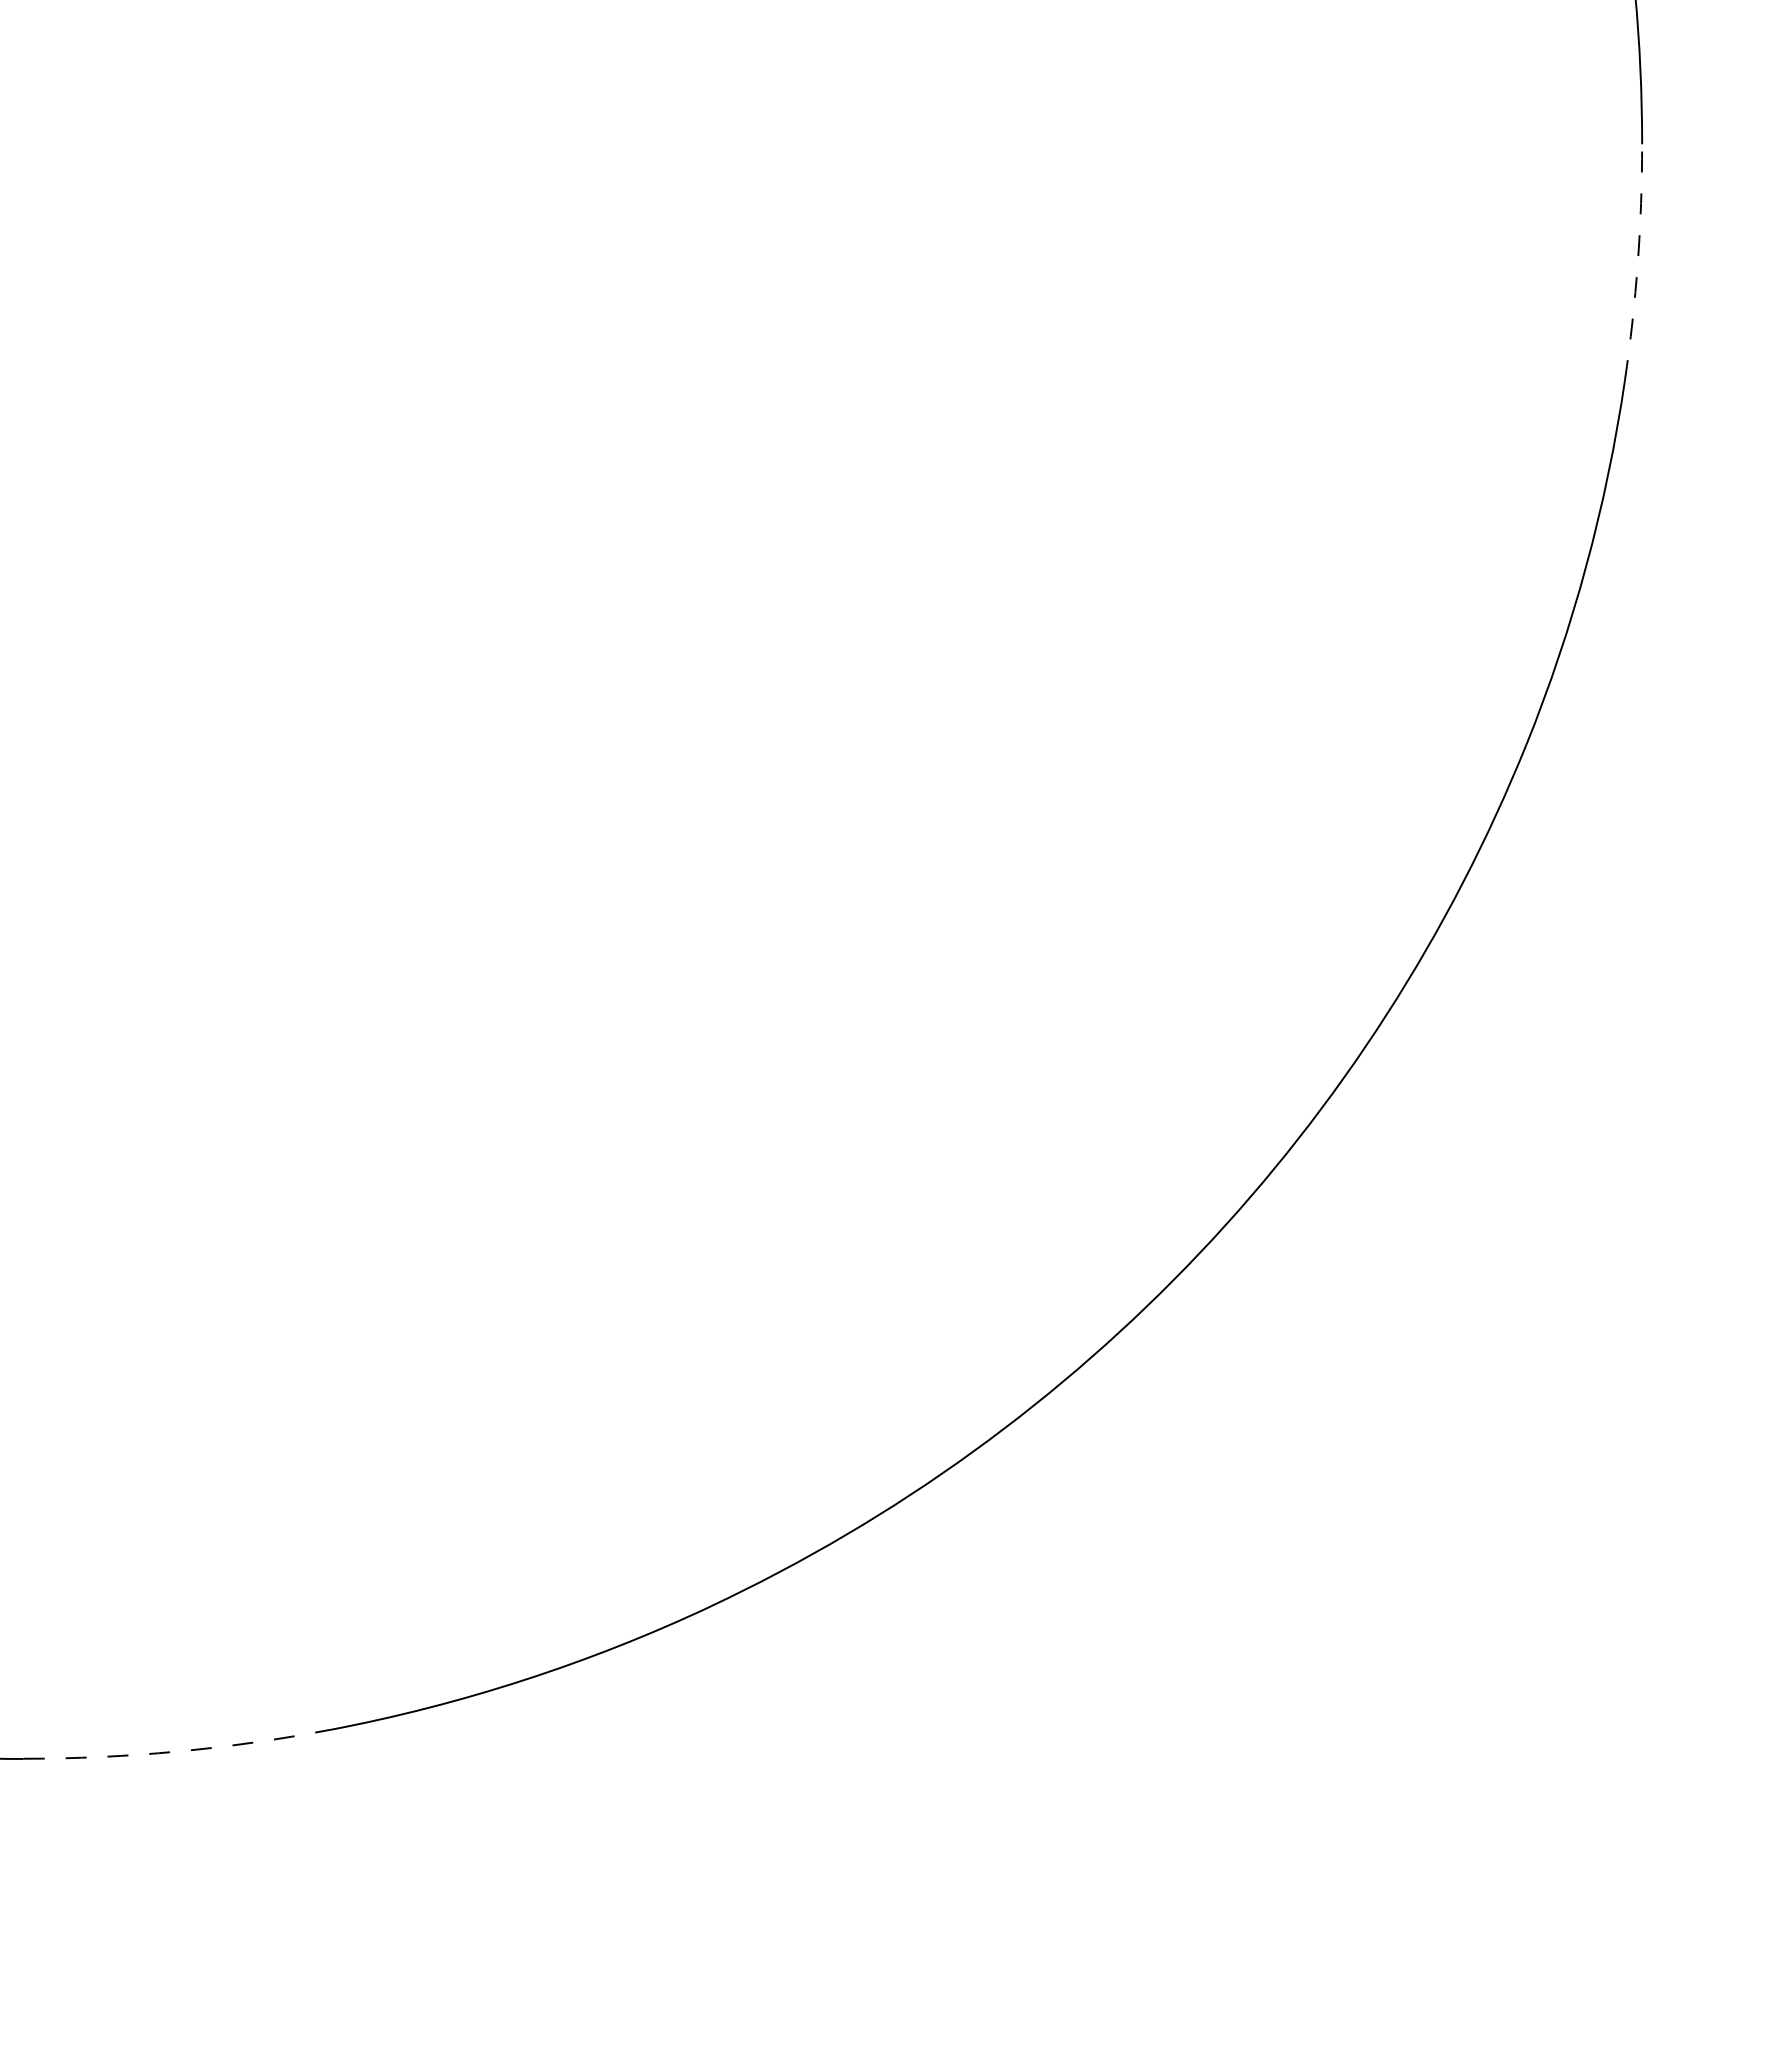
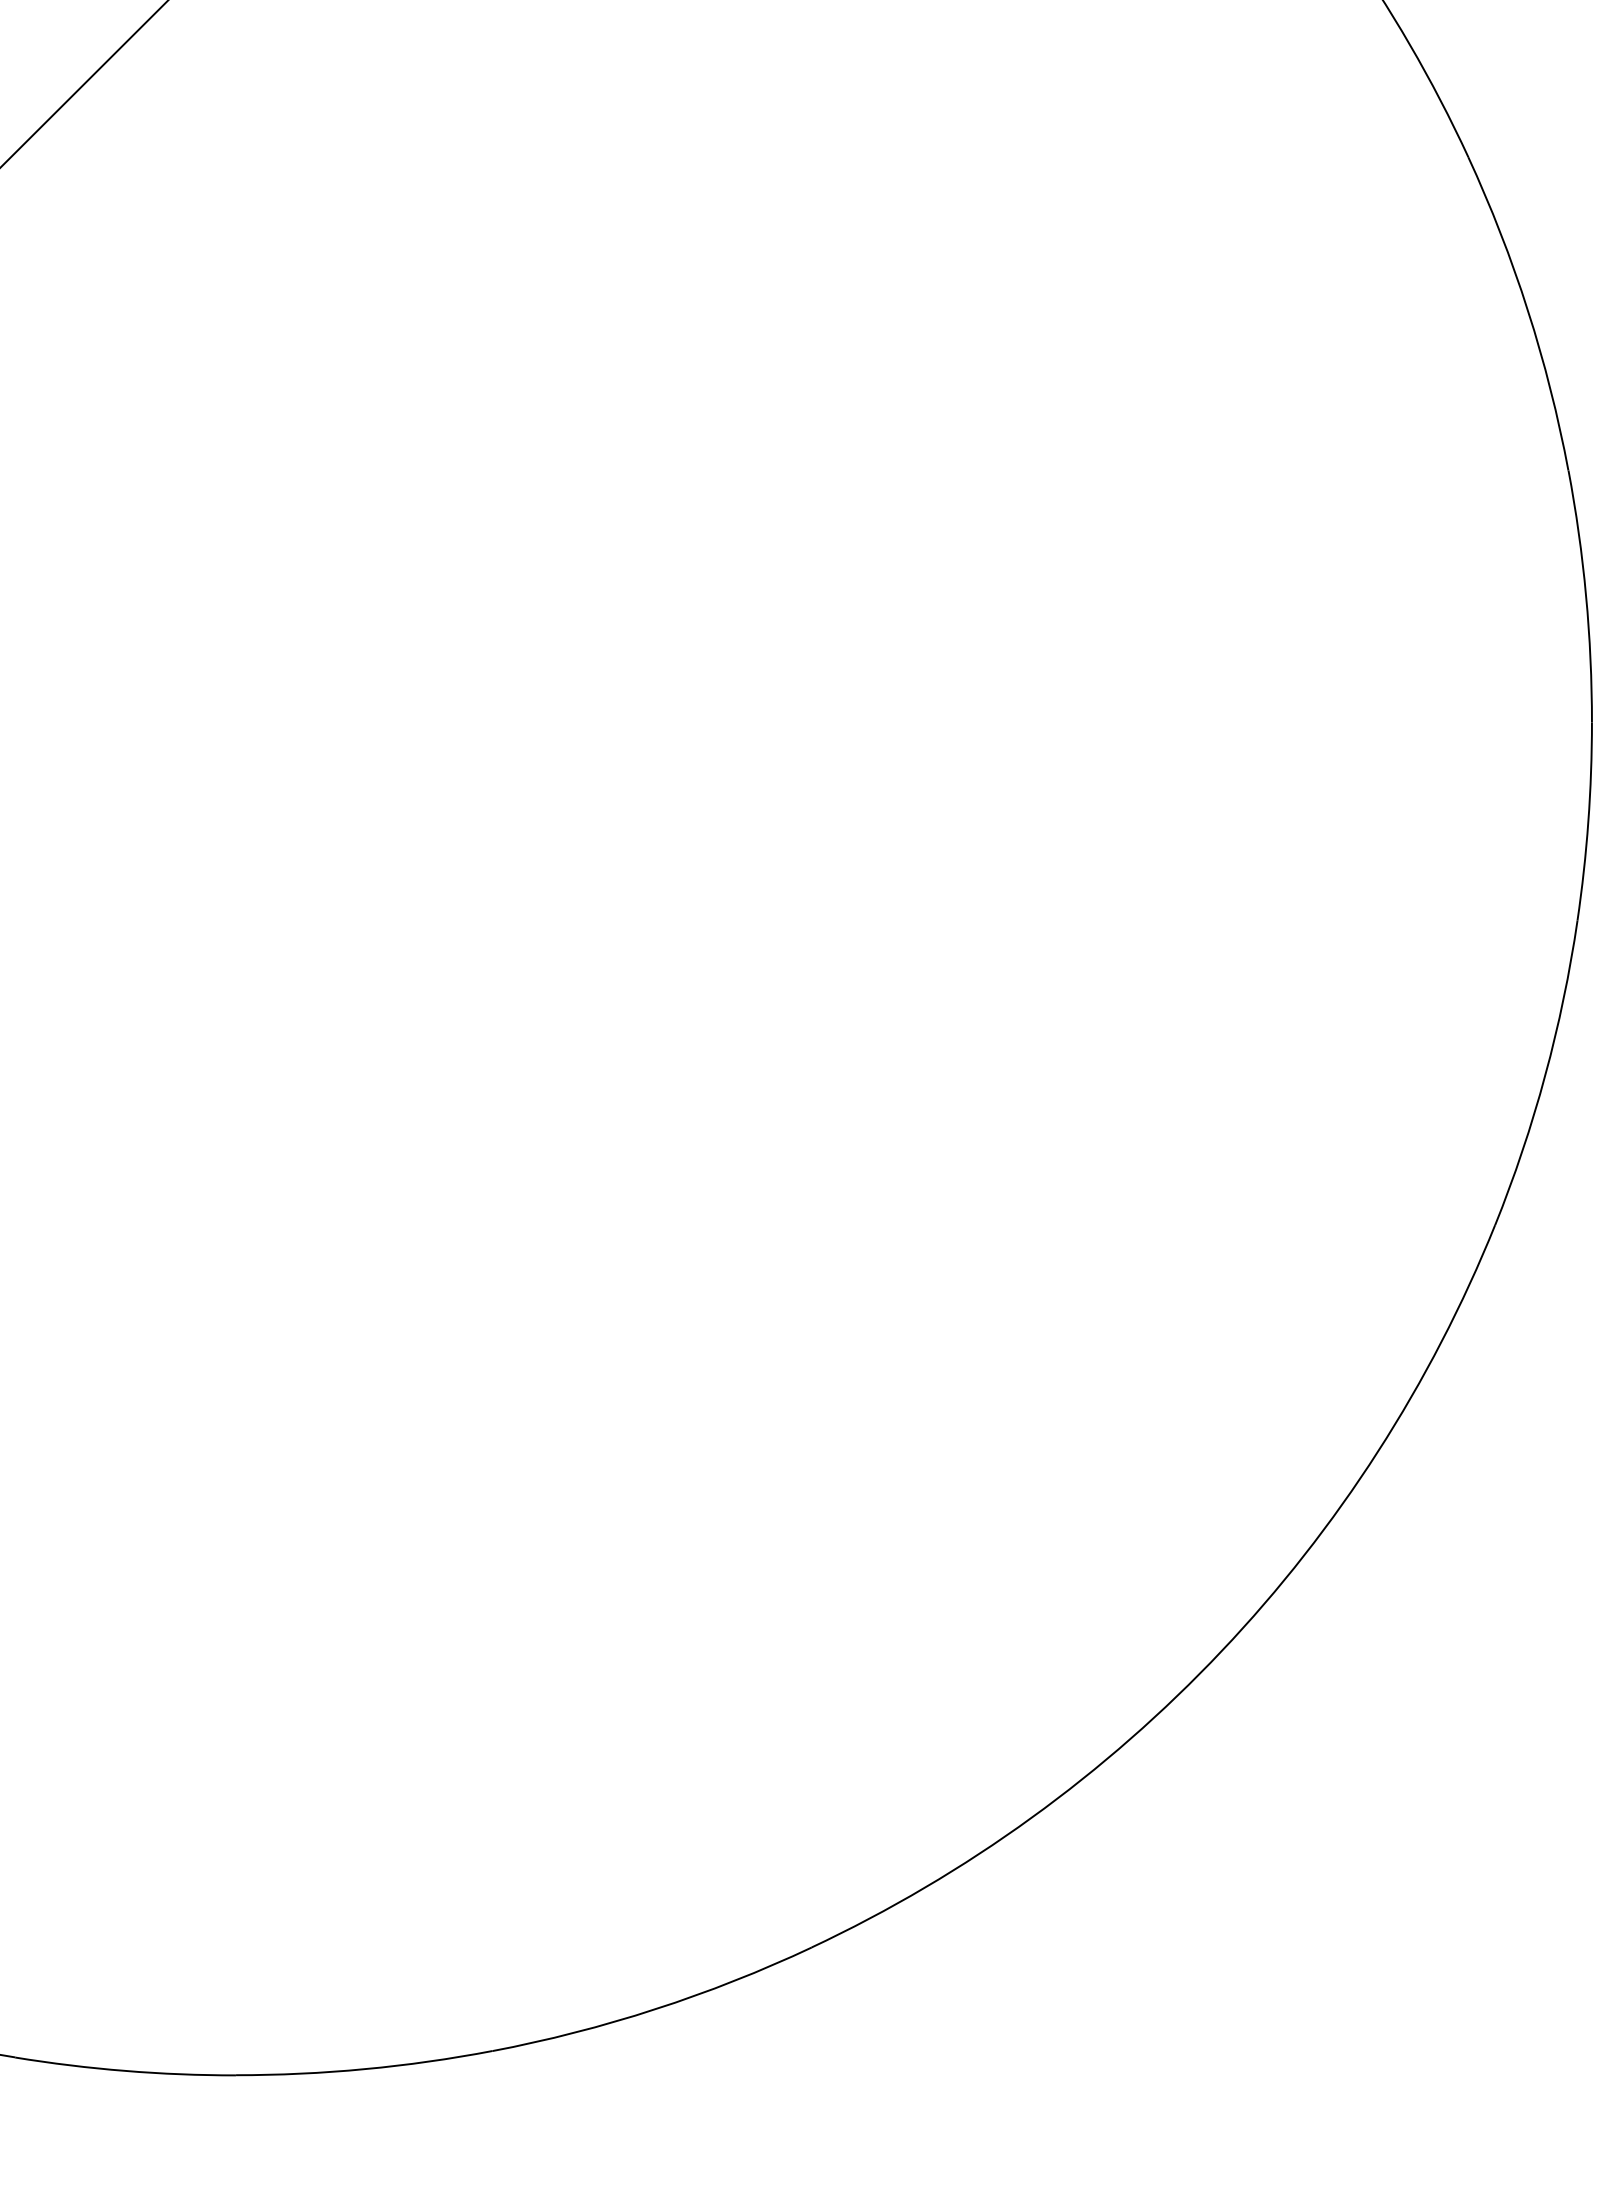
arc: (1638, 262) -> (1588, 821), dashed -> solid
arc: (177, 1751) -> (364, 2069), dashed -> solid

